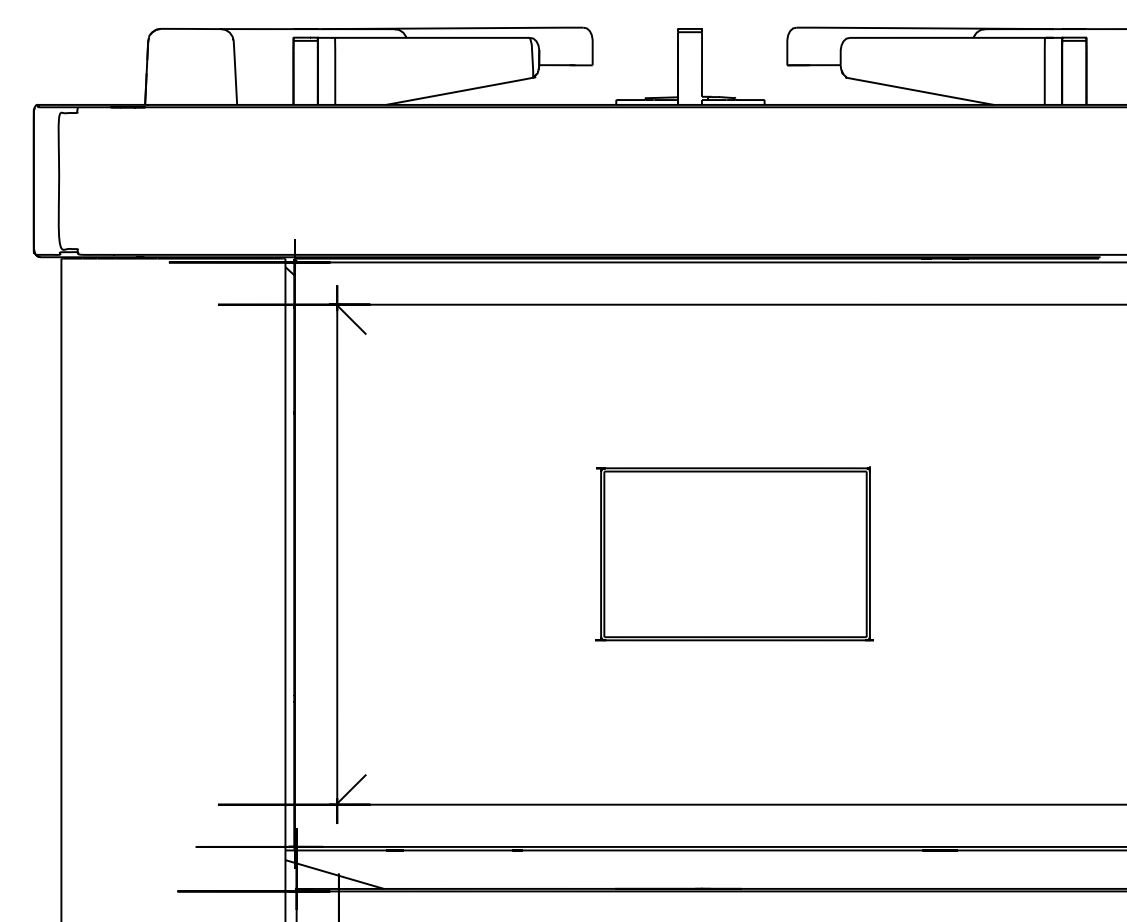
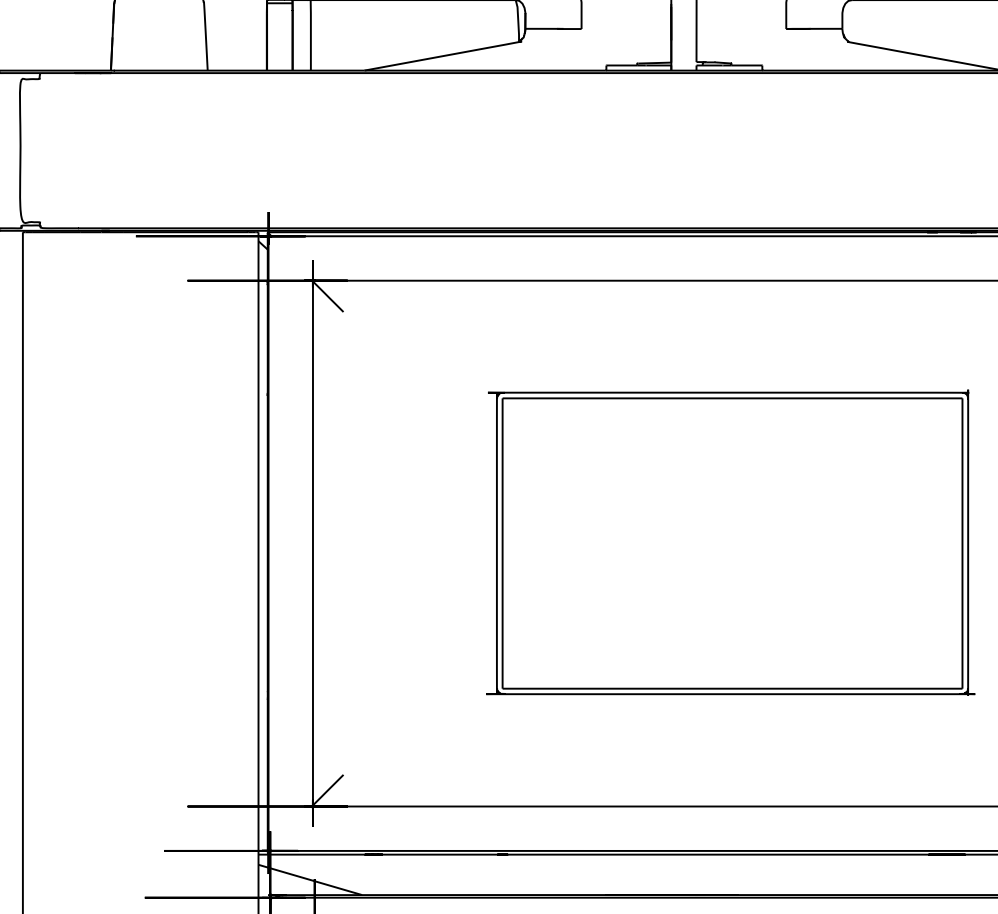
part: (734, 553) -> (730, 542), size x1.67

